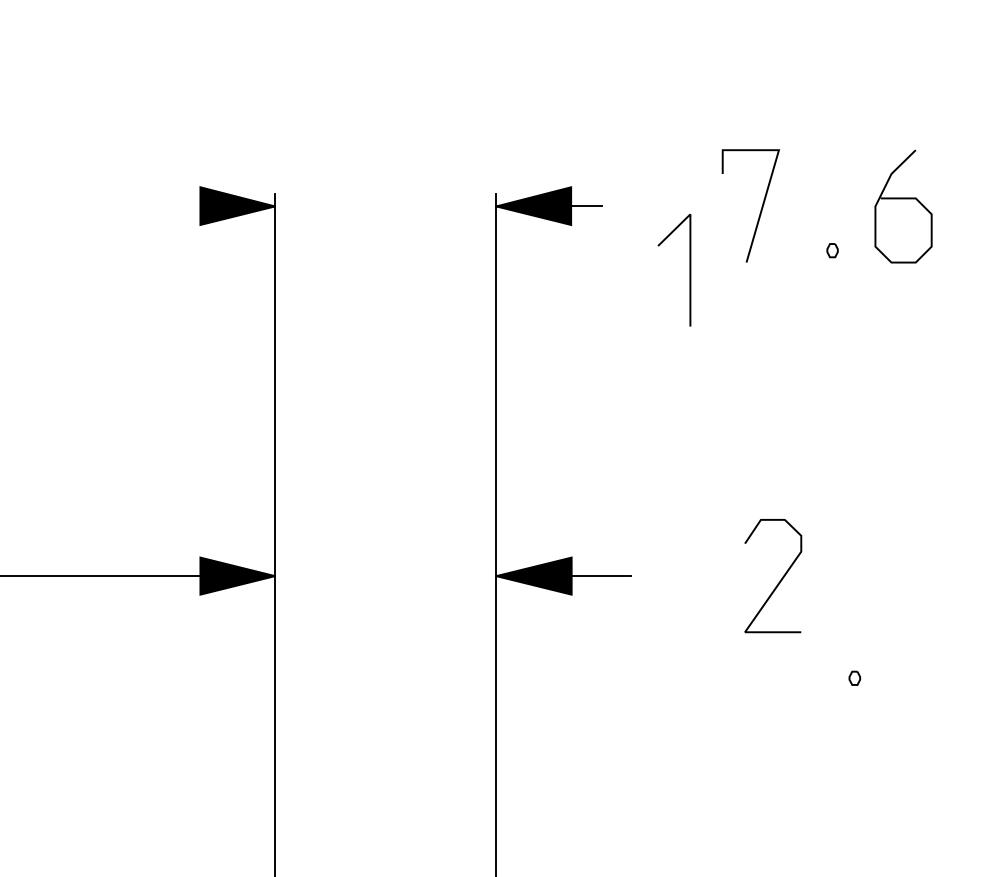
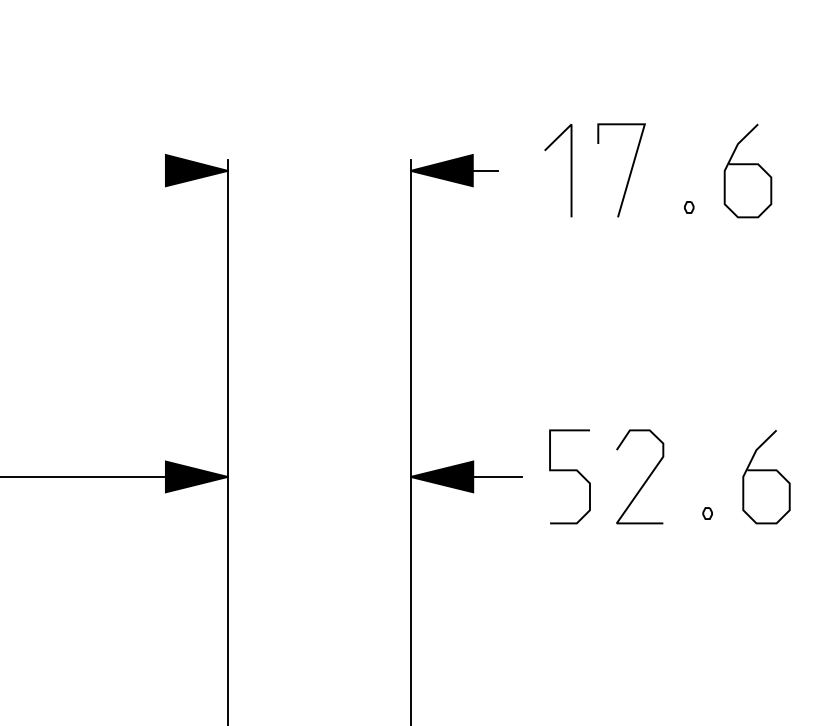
line: (689, 269) -> (570, 170), moved
curve: (687, 569) -> (569, 471), added
curve: (925, 569) -> (766, 471), added
part: (854, 678) -> (707, 513), moved

